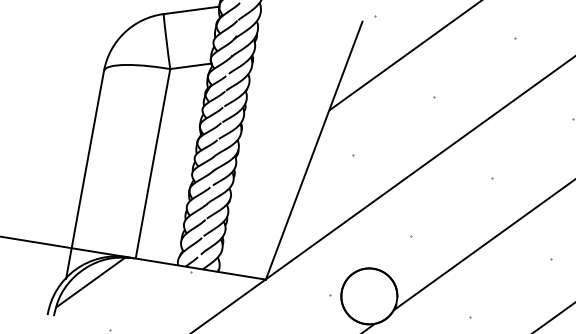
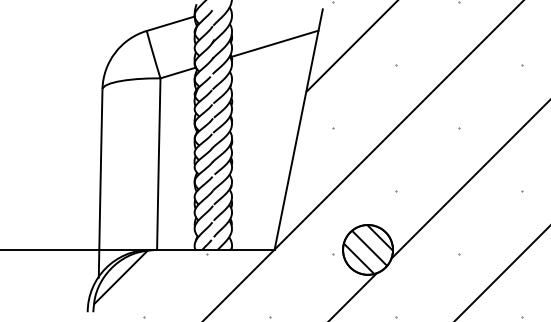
line: (302, 50) -> (274, 43), added
hatch: (368, 295) -> (367, 249), added

